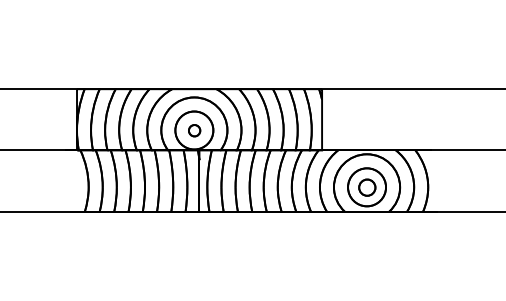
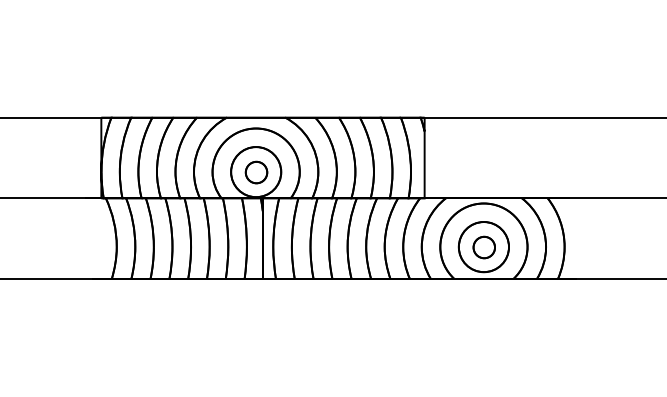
part: (194, 130) -> (256, 172), size x1.43

